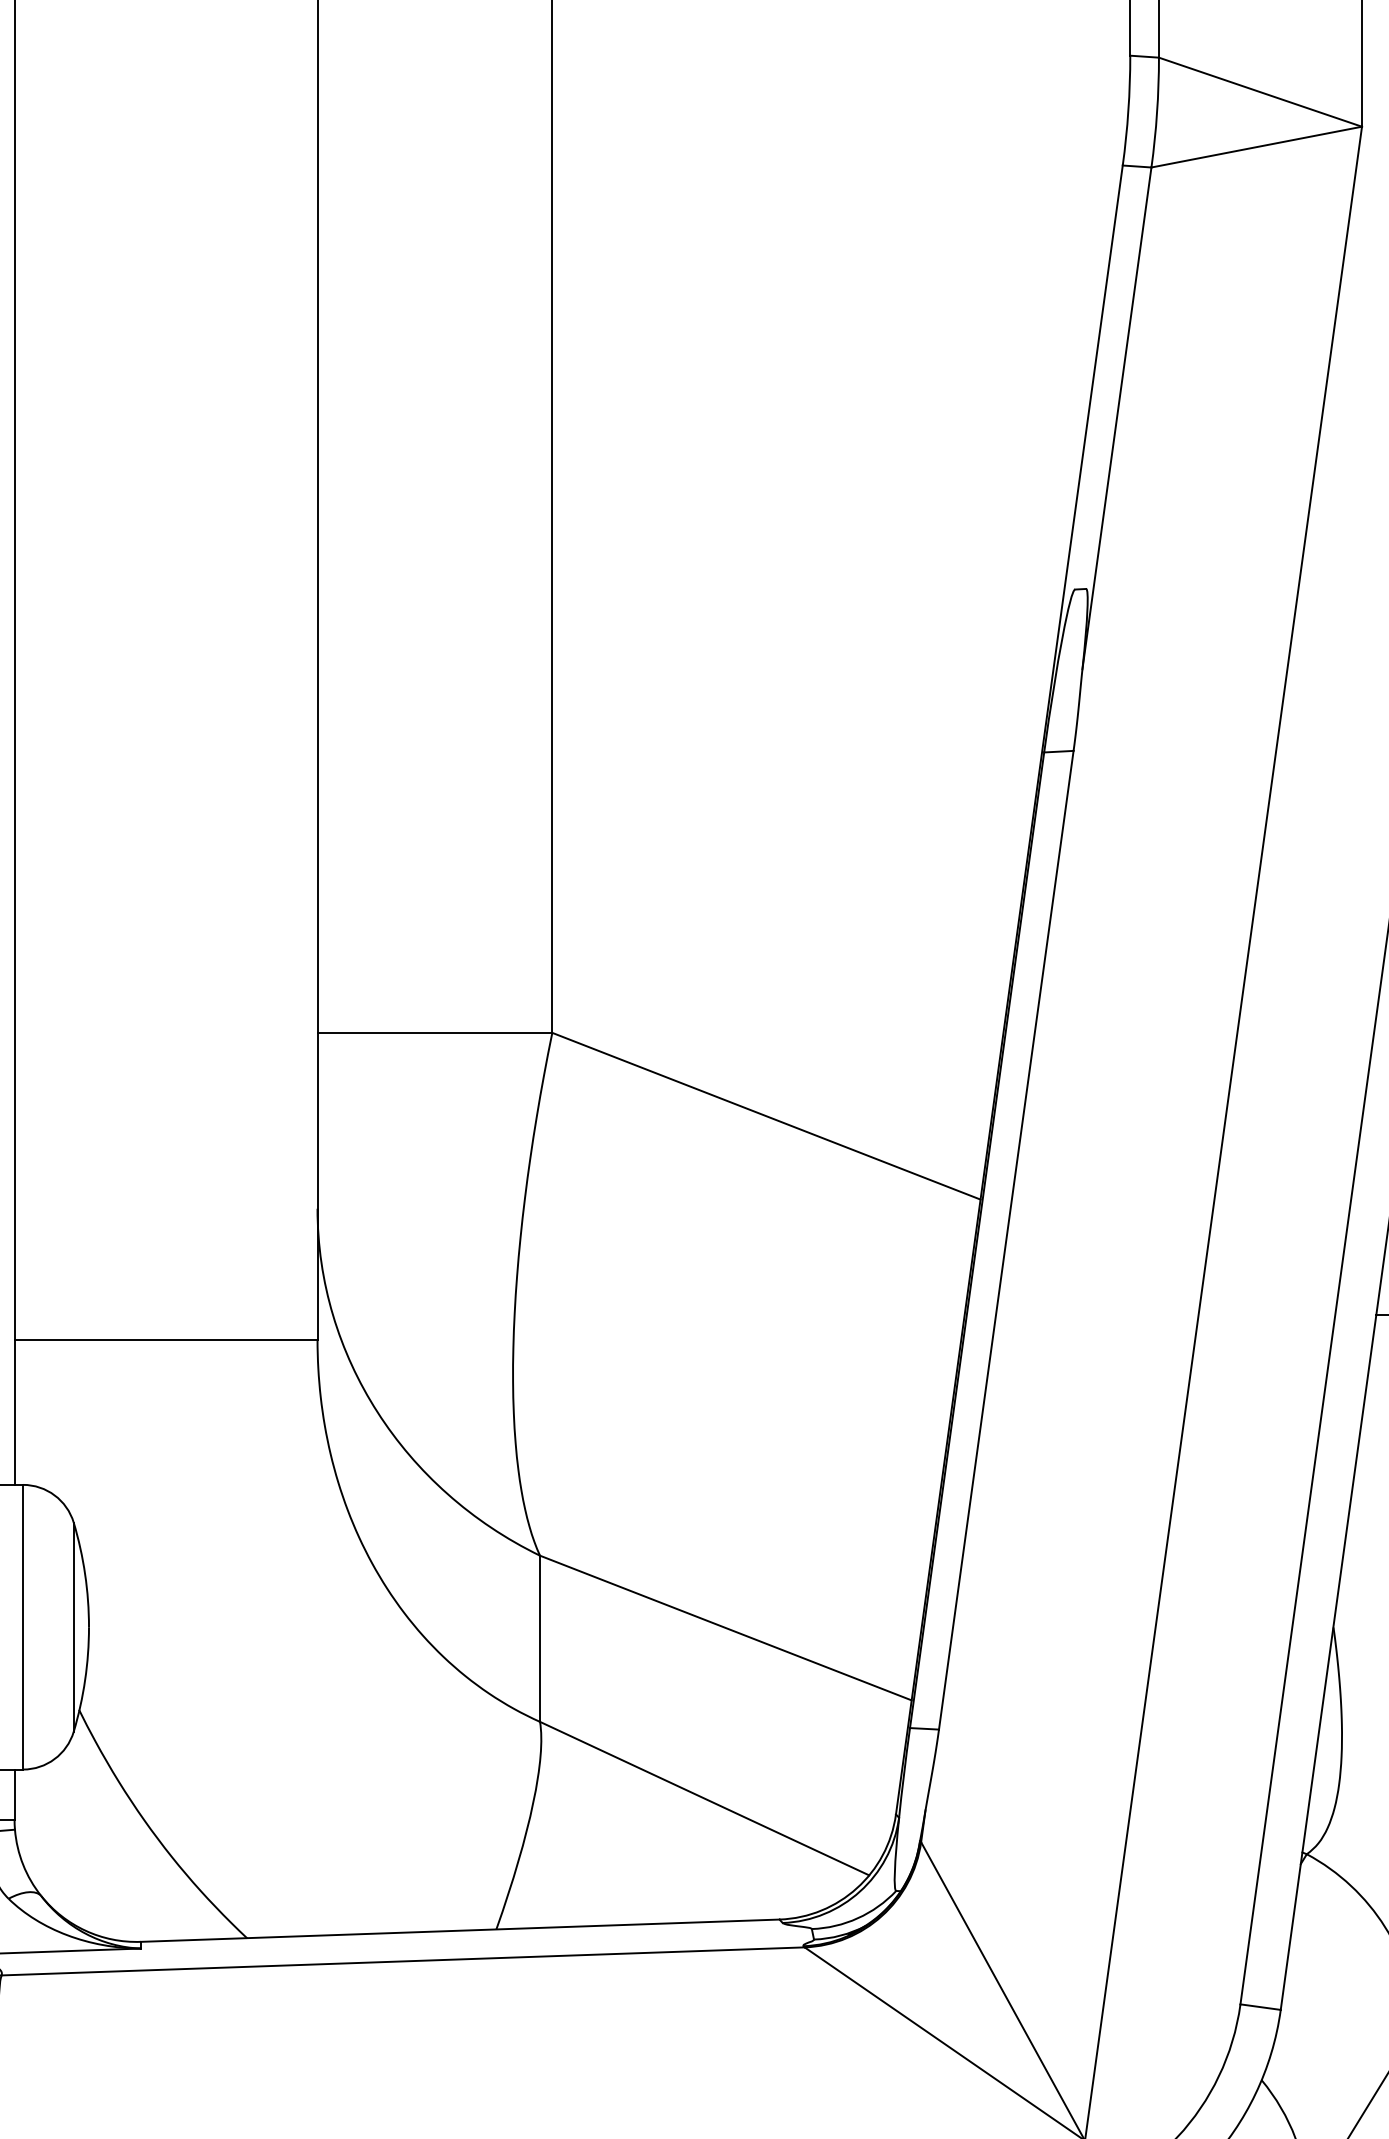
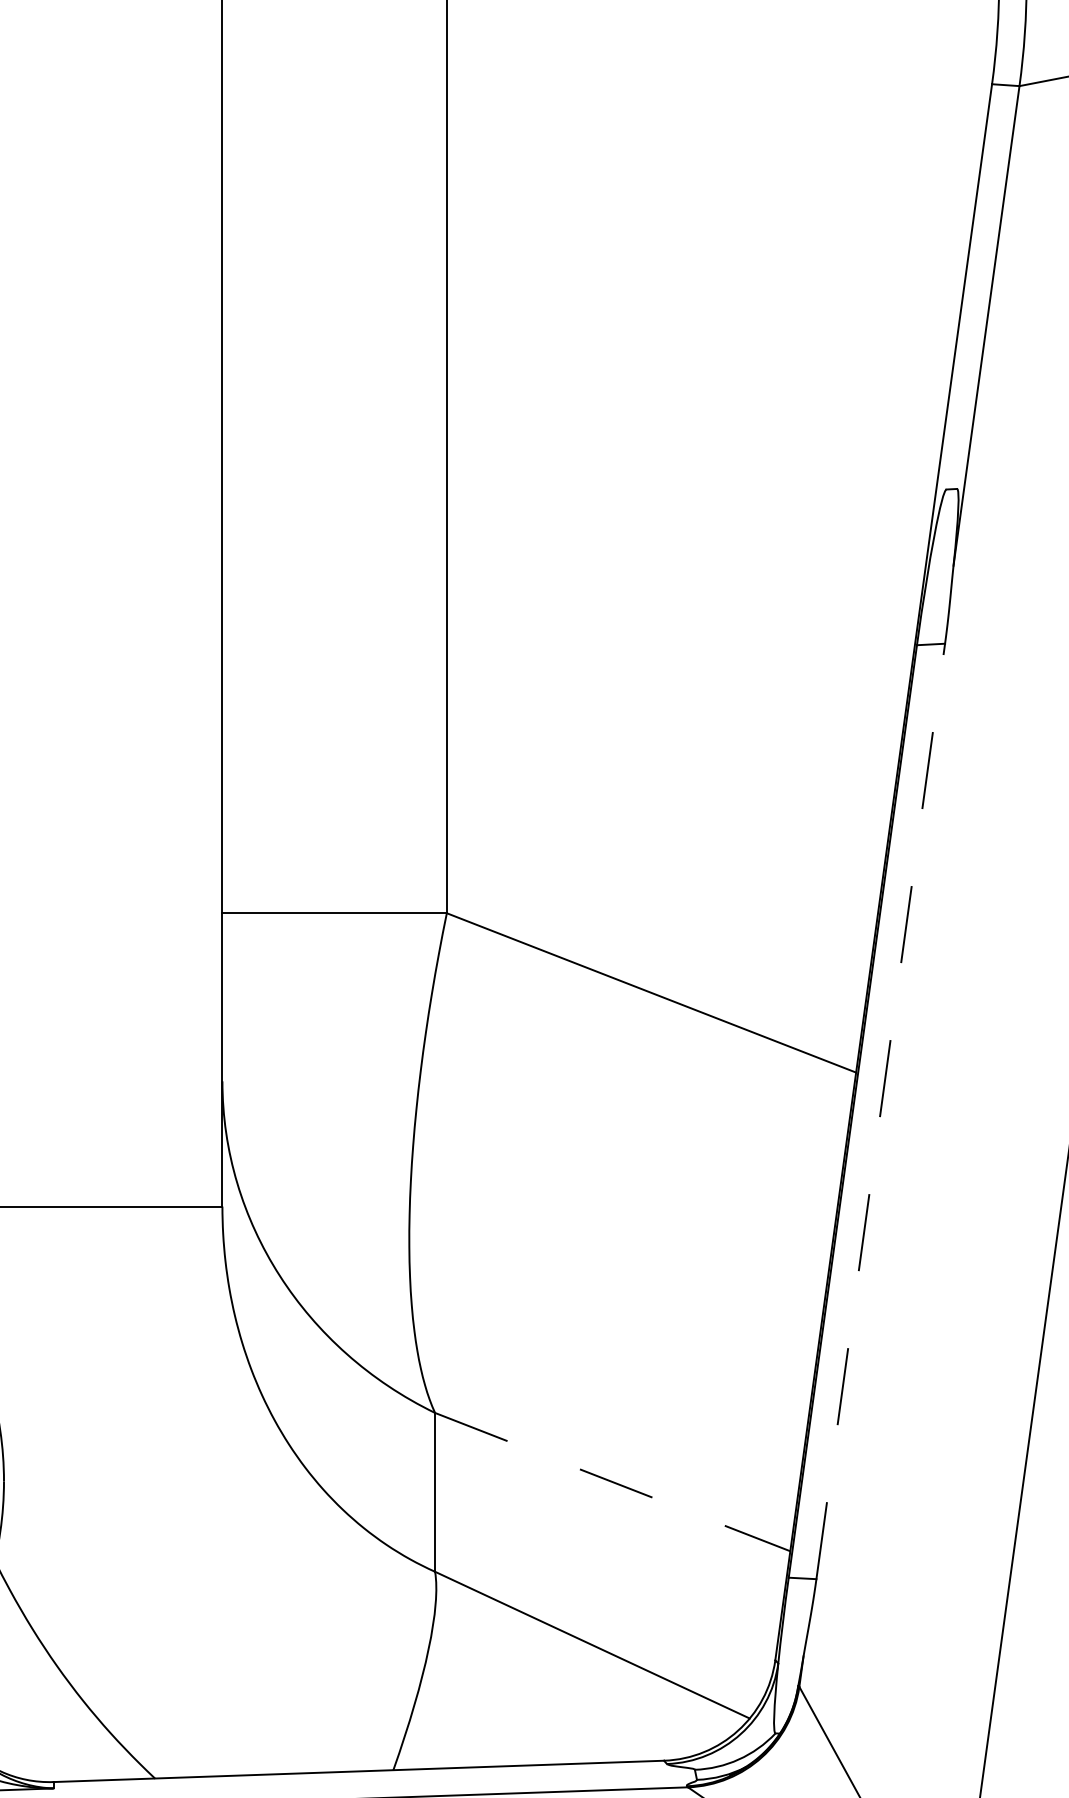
line: (1006, 1240) -> (880, 1111), solid -> dashed
line: (726, 1628) -> (613, 1482), solid -> dashed

